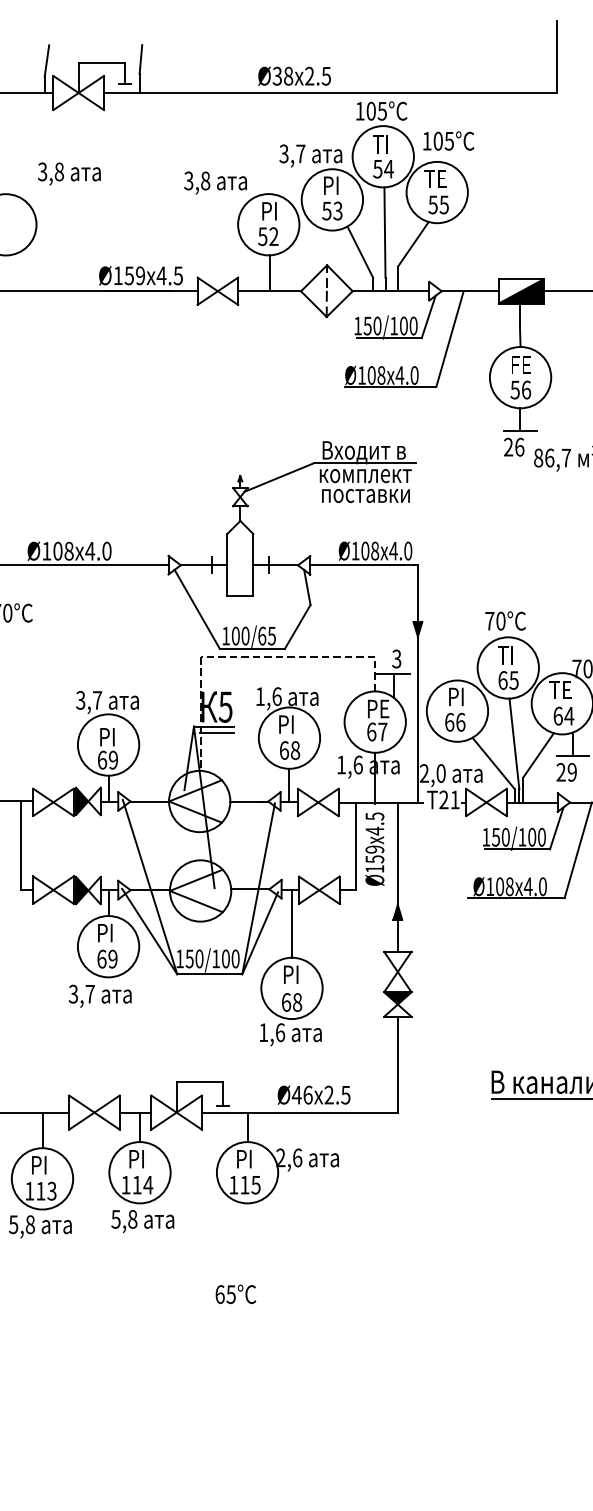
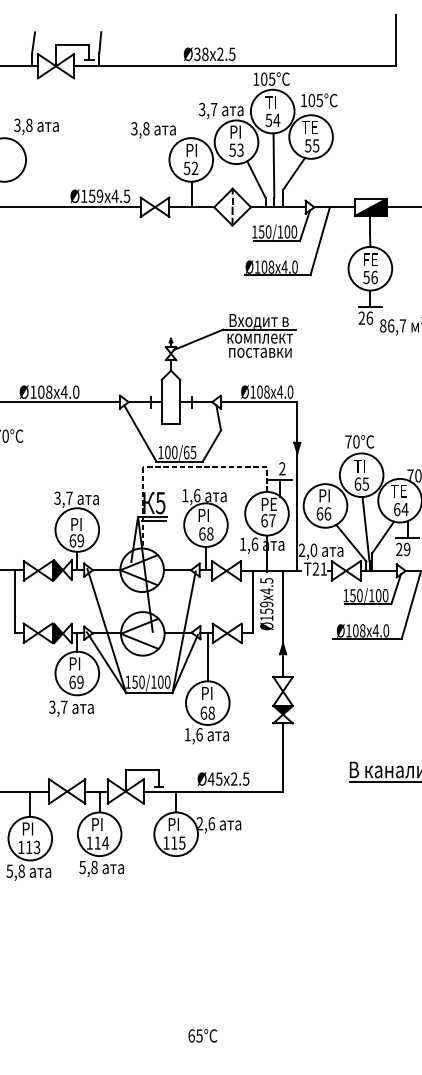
text: (69, 173) -> (36, 126), moved
text: (397, 659) -> (282, 469), 3 -> 2
text: (308, 1094) -> (219, 778), Ø46 -> Ø45
text: (235, 1293) -> (202, 1035), moved

